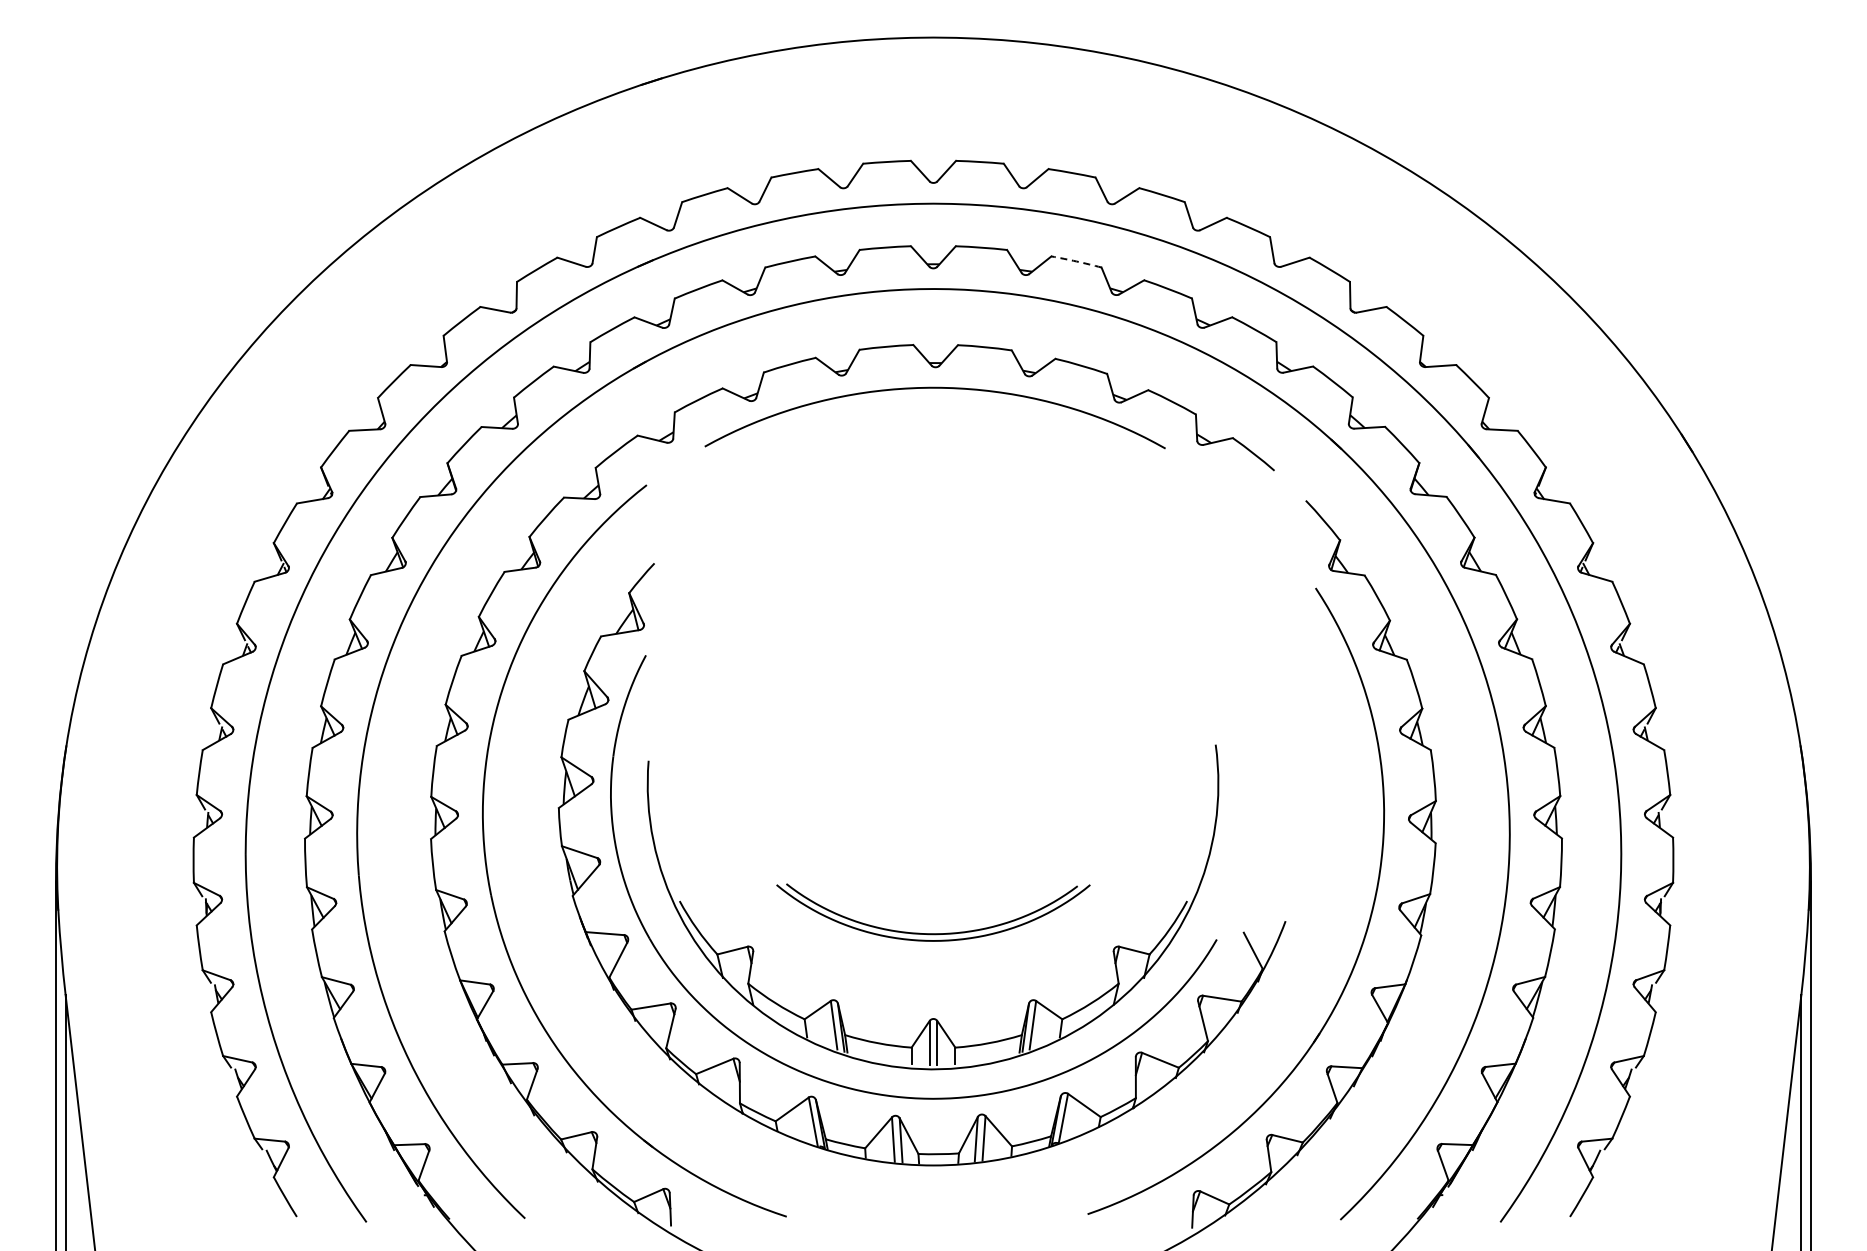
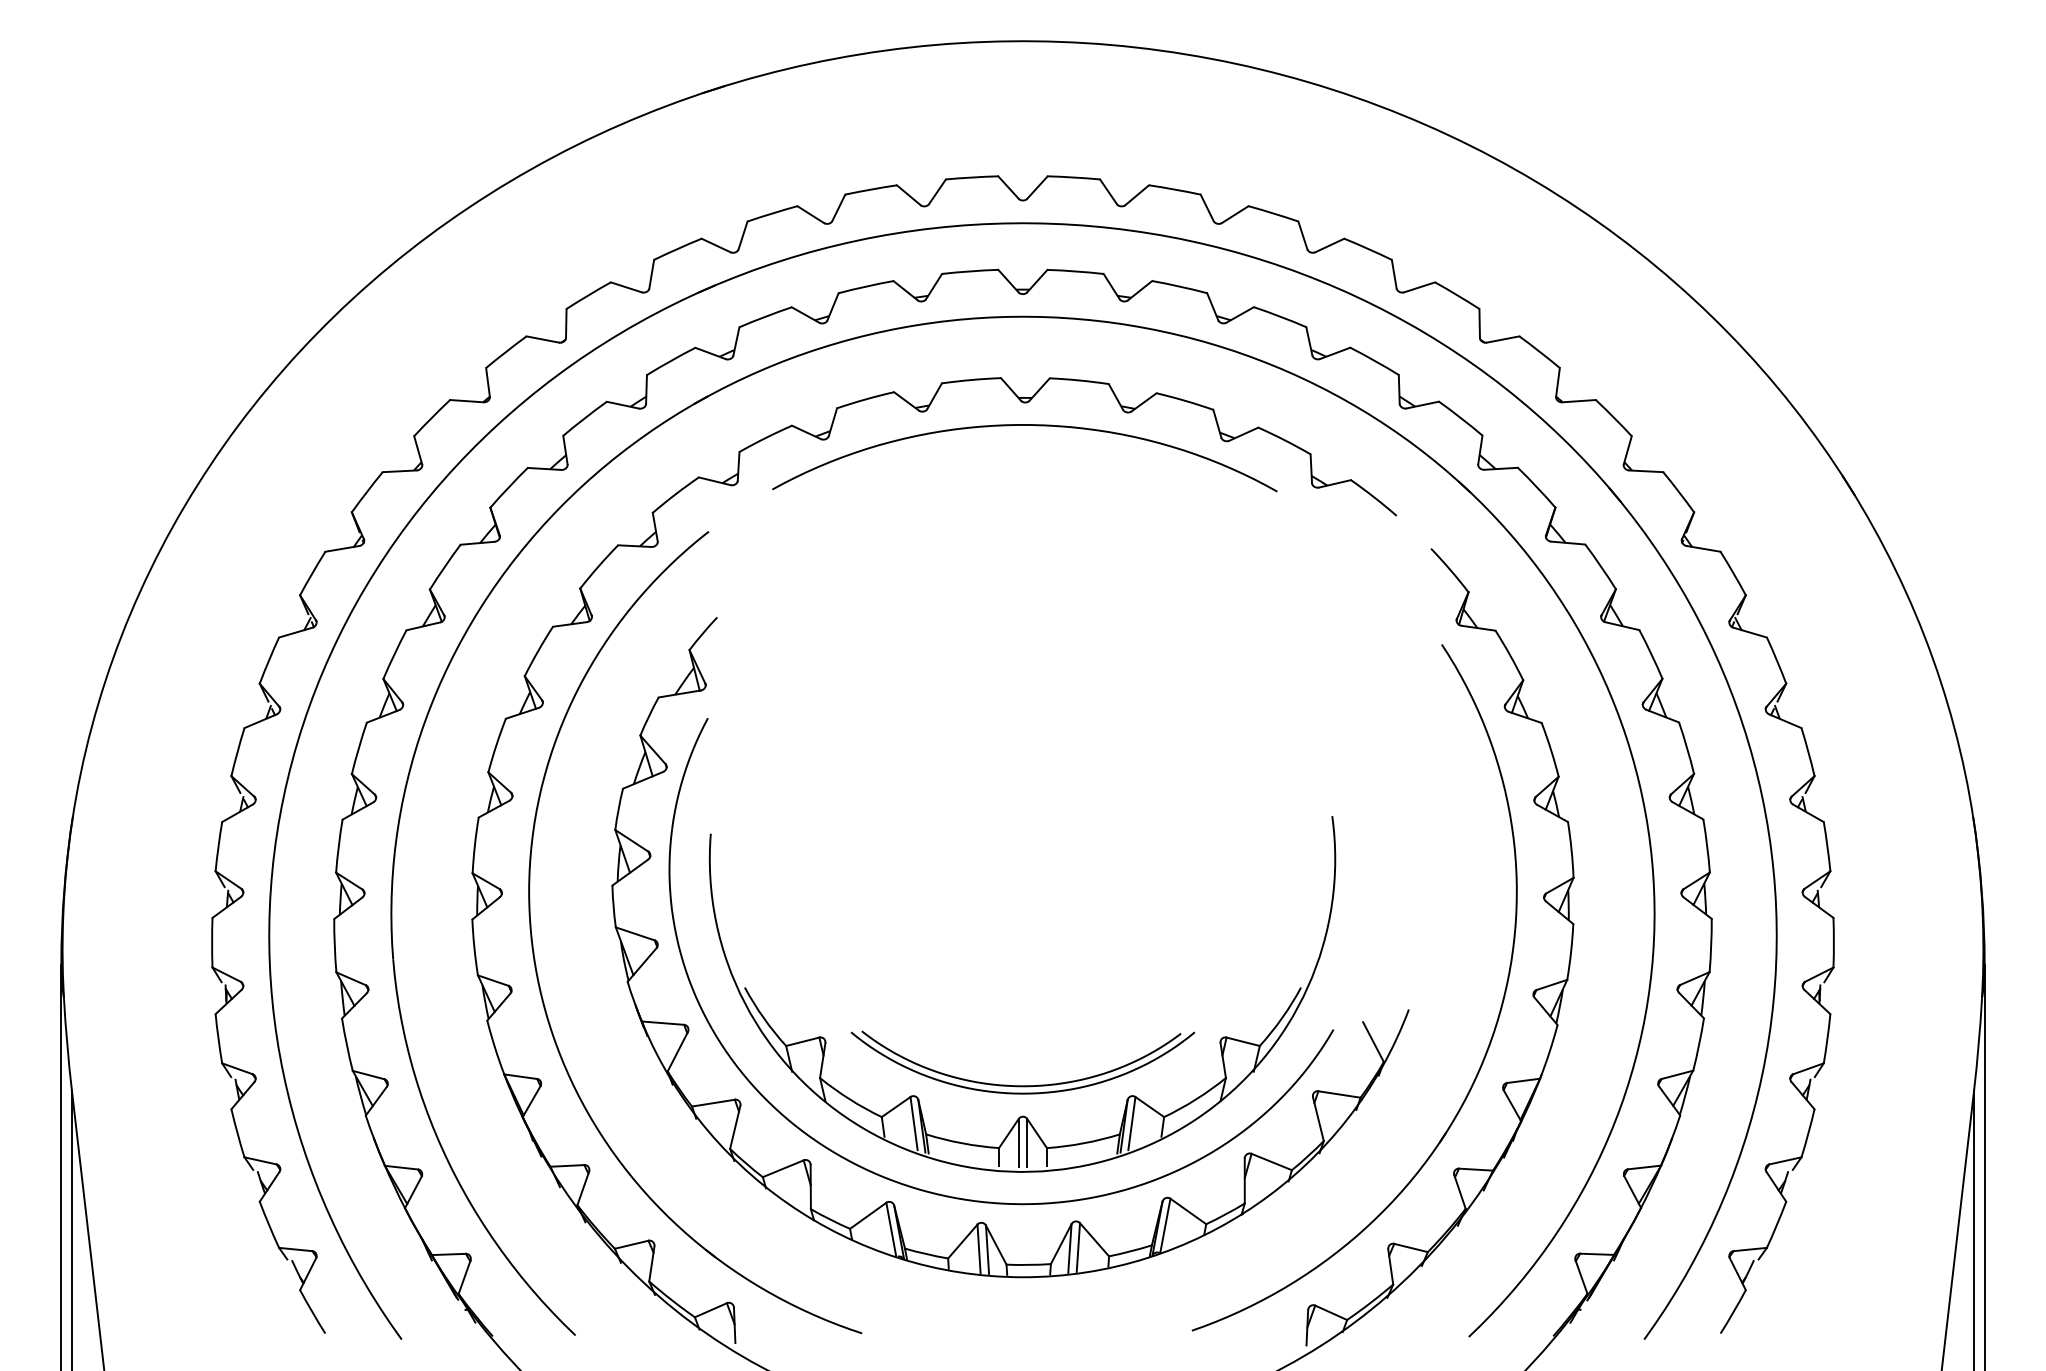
arc: (1076, 261) -> (1179, 286), dashed -> solid
part: (933, 933) -> (1023, 1085), moved

